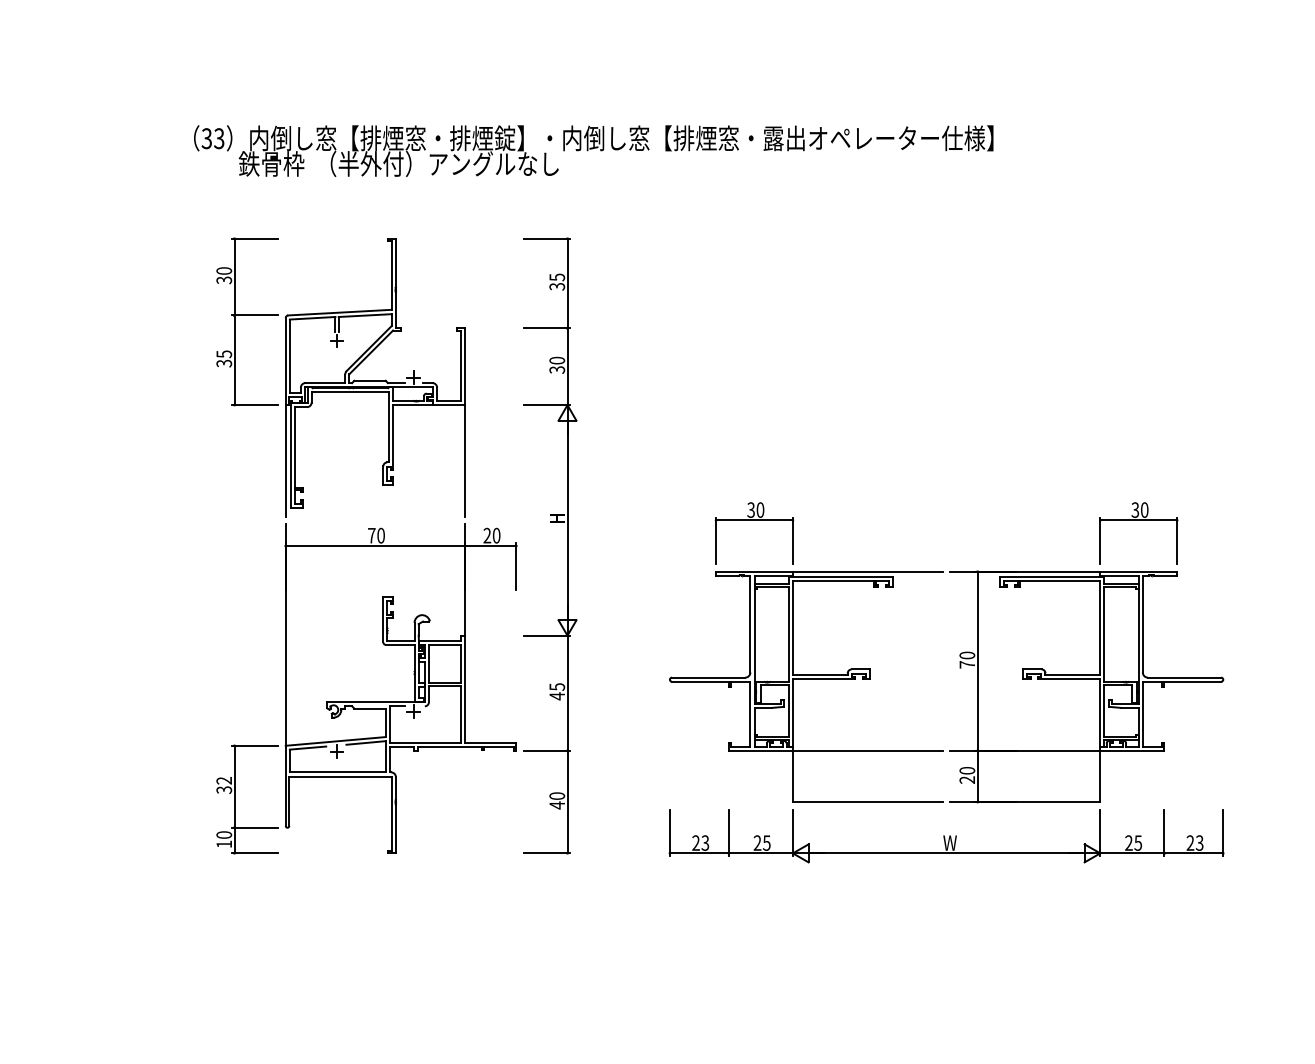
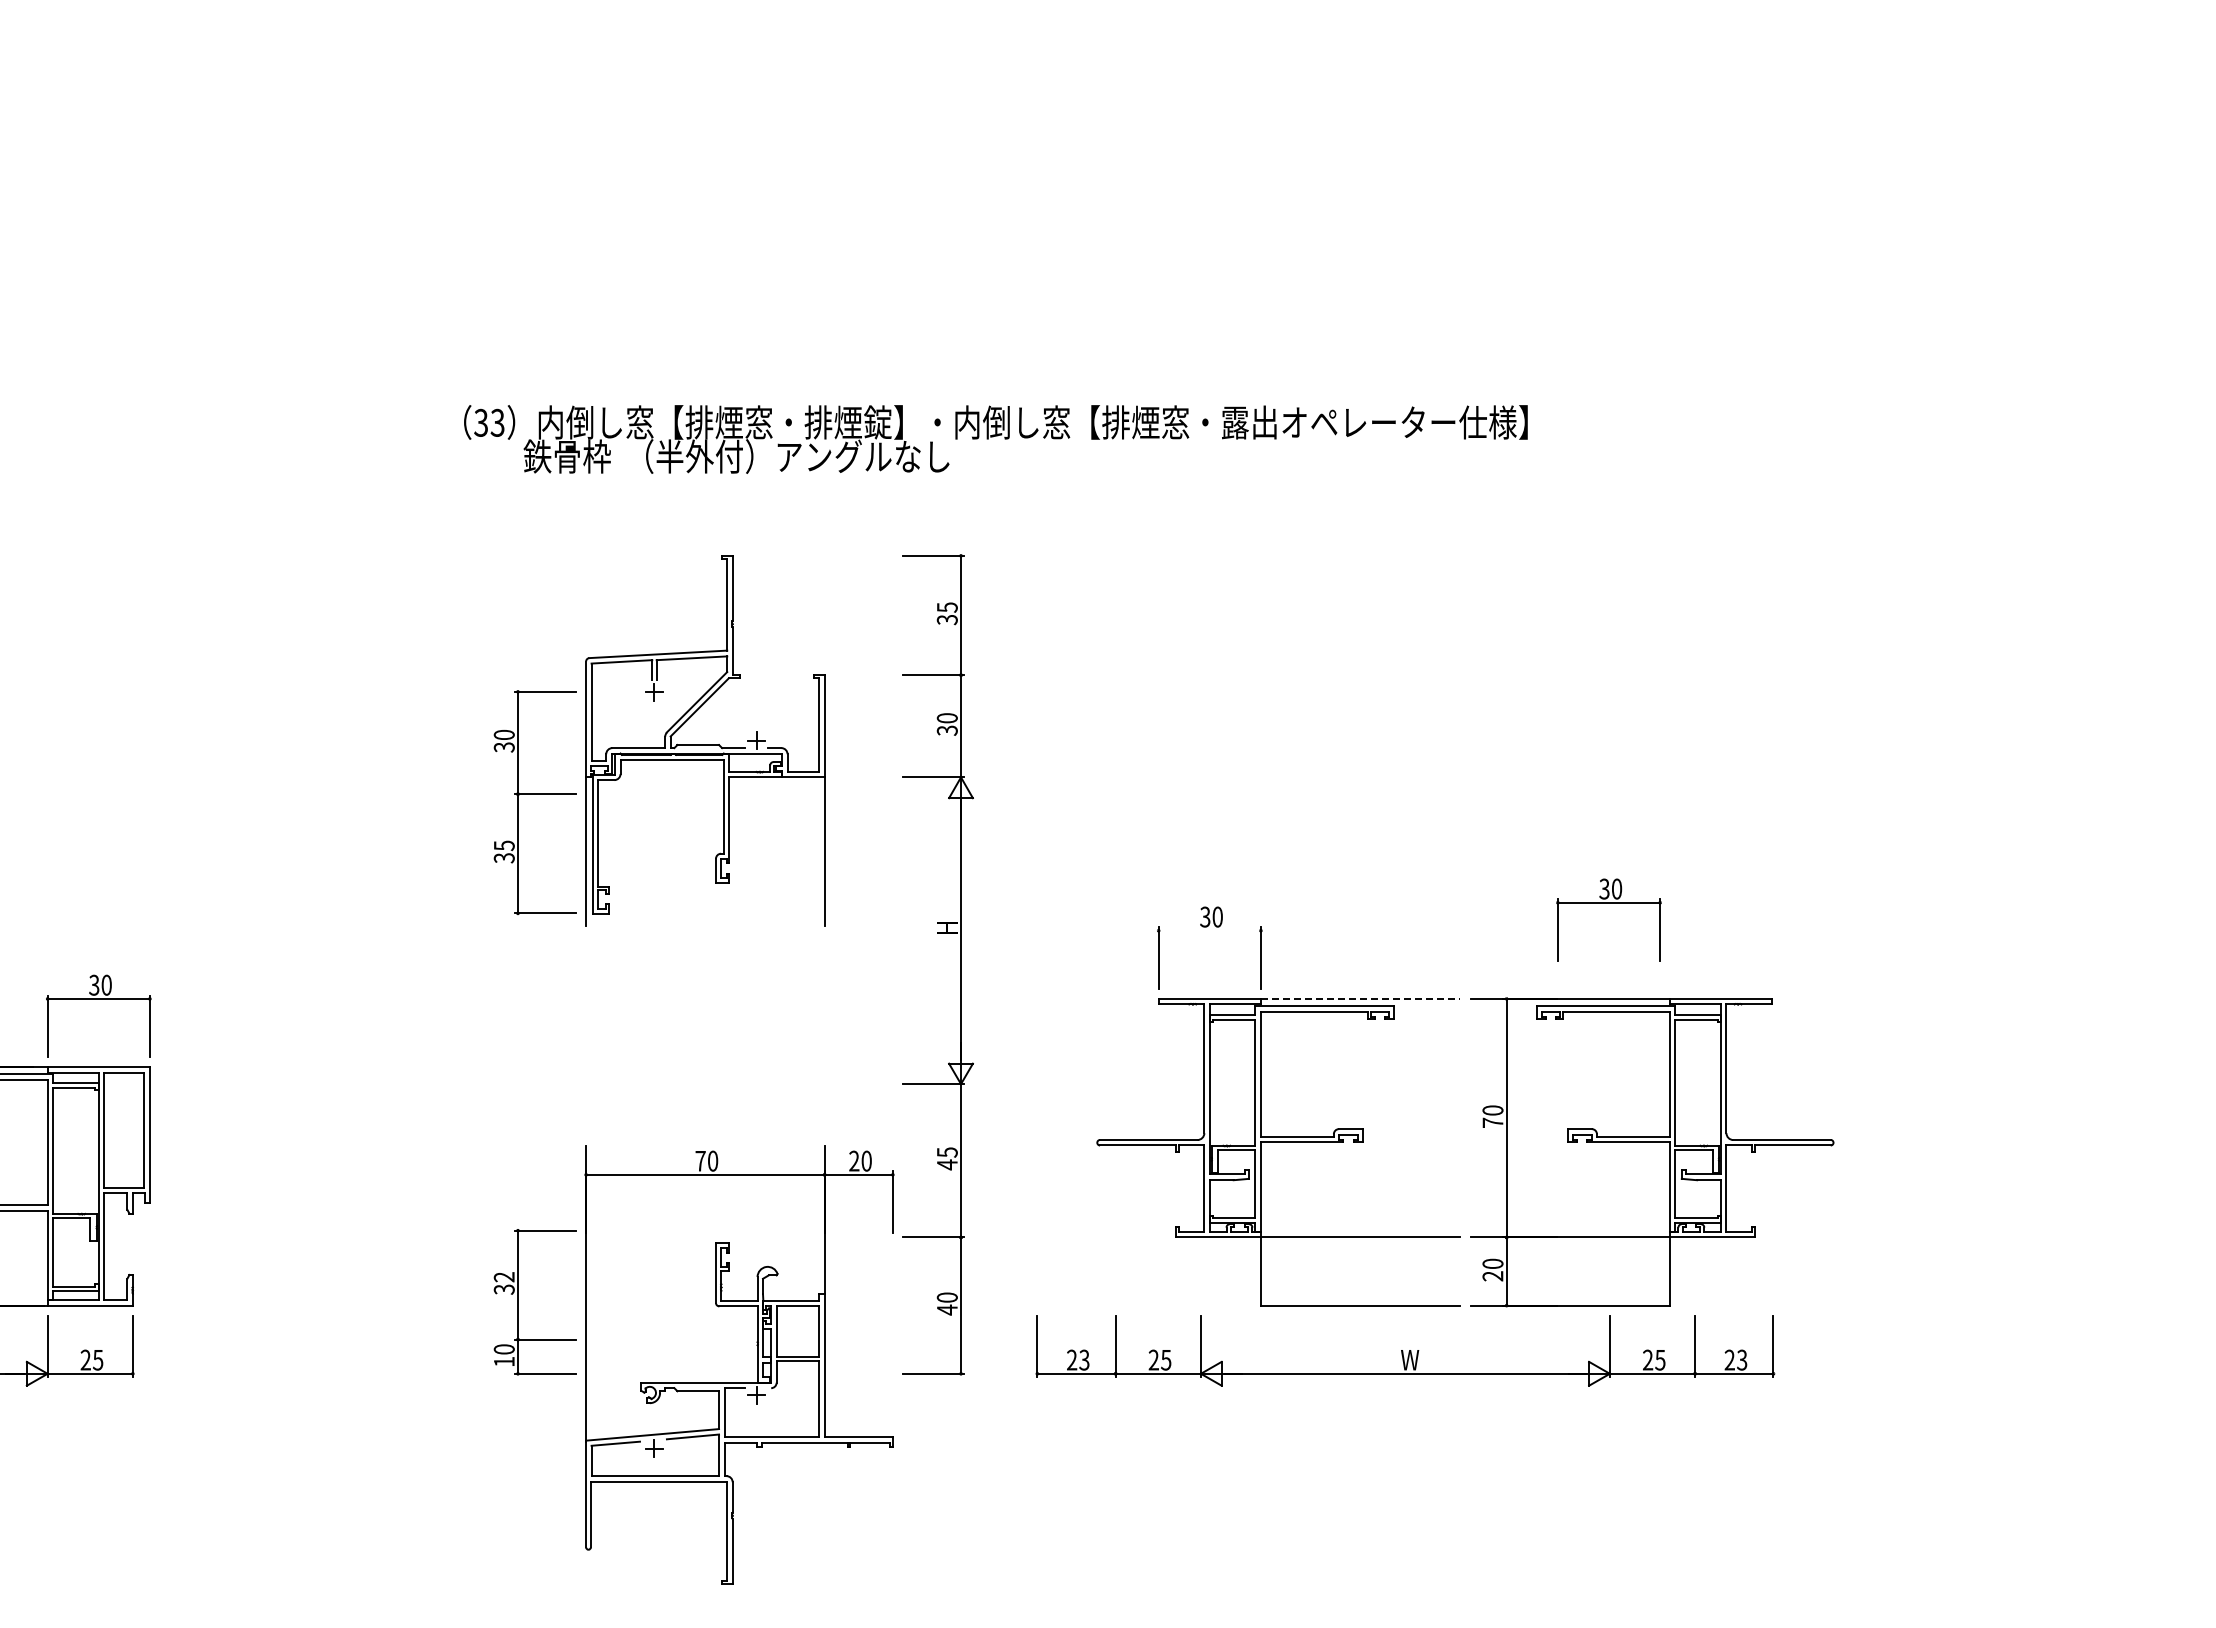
part: (246, 315) -> (534, 794), moved
line: (754, 520) -> (1209, 930), removed
part: (1138, 520) -> (1608, 903), moved
line: (867, 571) -> (1360, 998), solid -> dashed
part: (401, 688) -> (739, 1364), moved
part: (946, 835) -> (1405, 1350), moved

